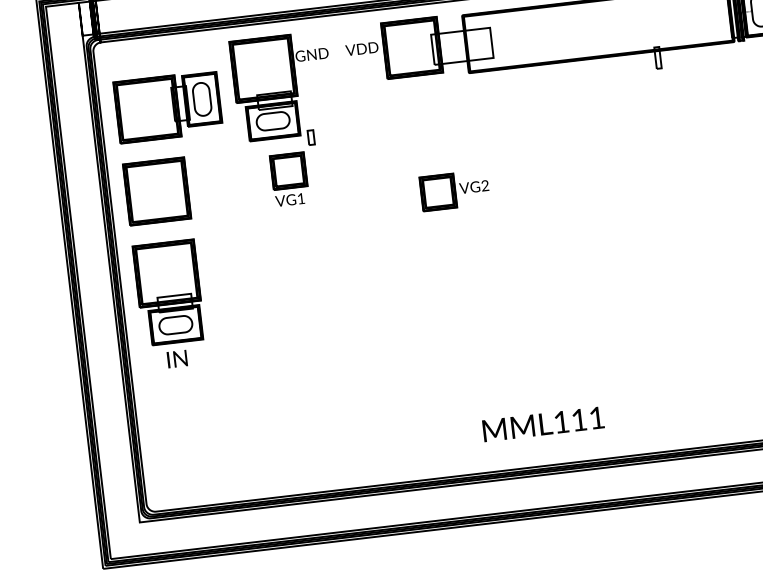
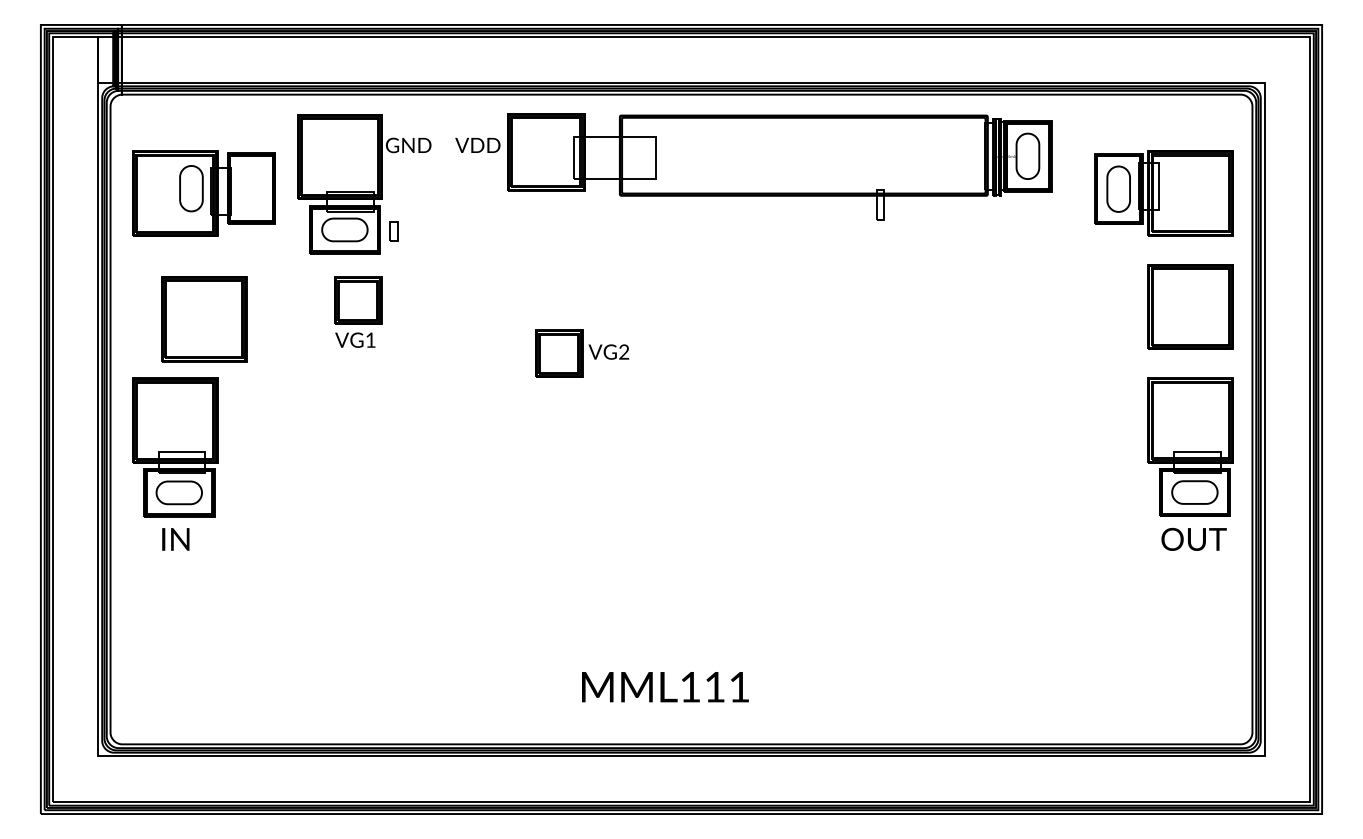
part: (202, 99) -> (191, 188), moved
part: (310, 137) -> (393, 231), moved
part: (157, 191) -> (204, 319), moved

